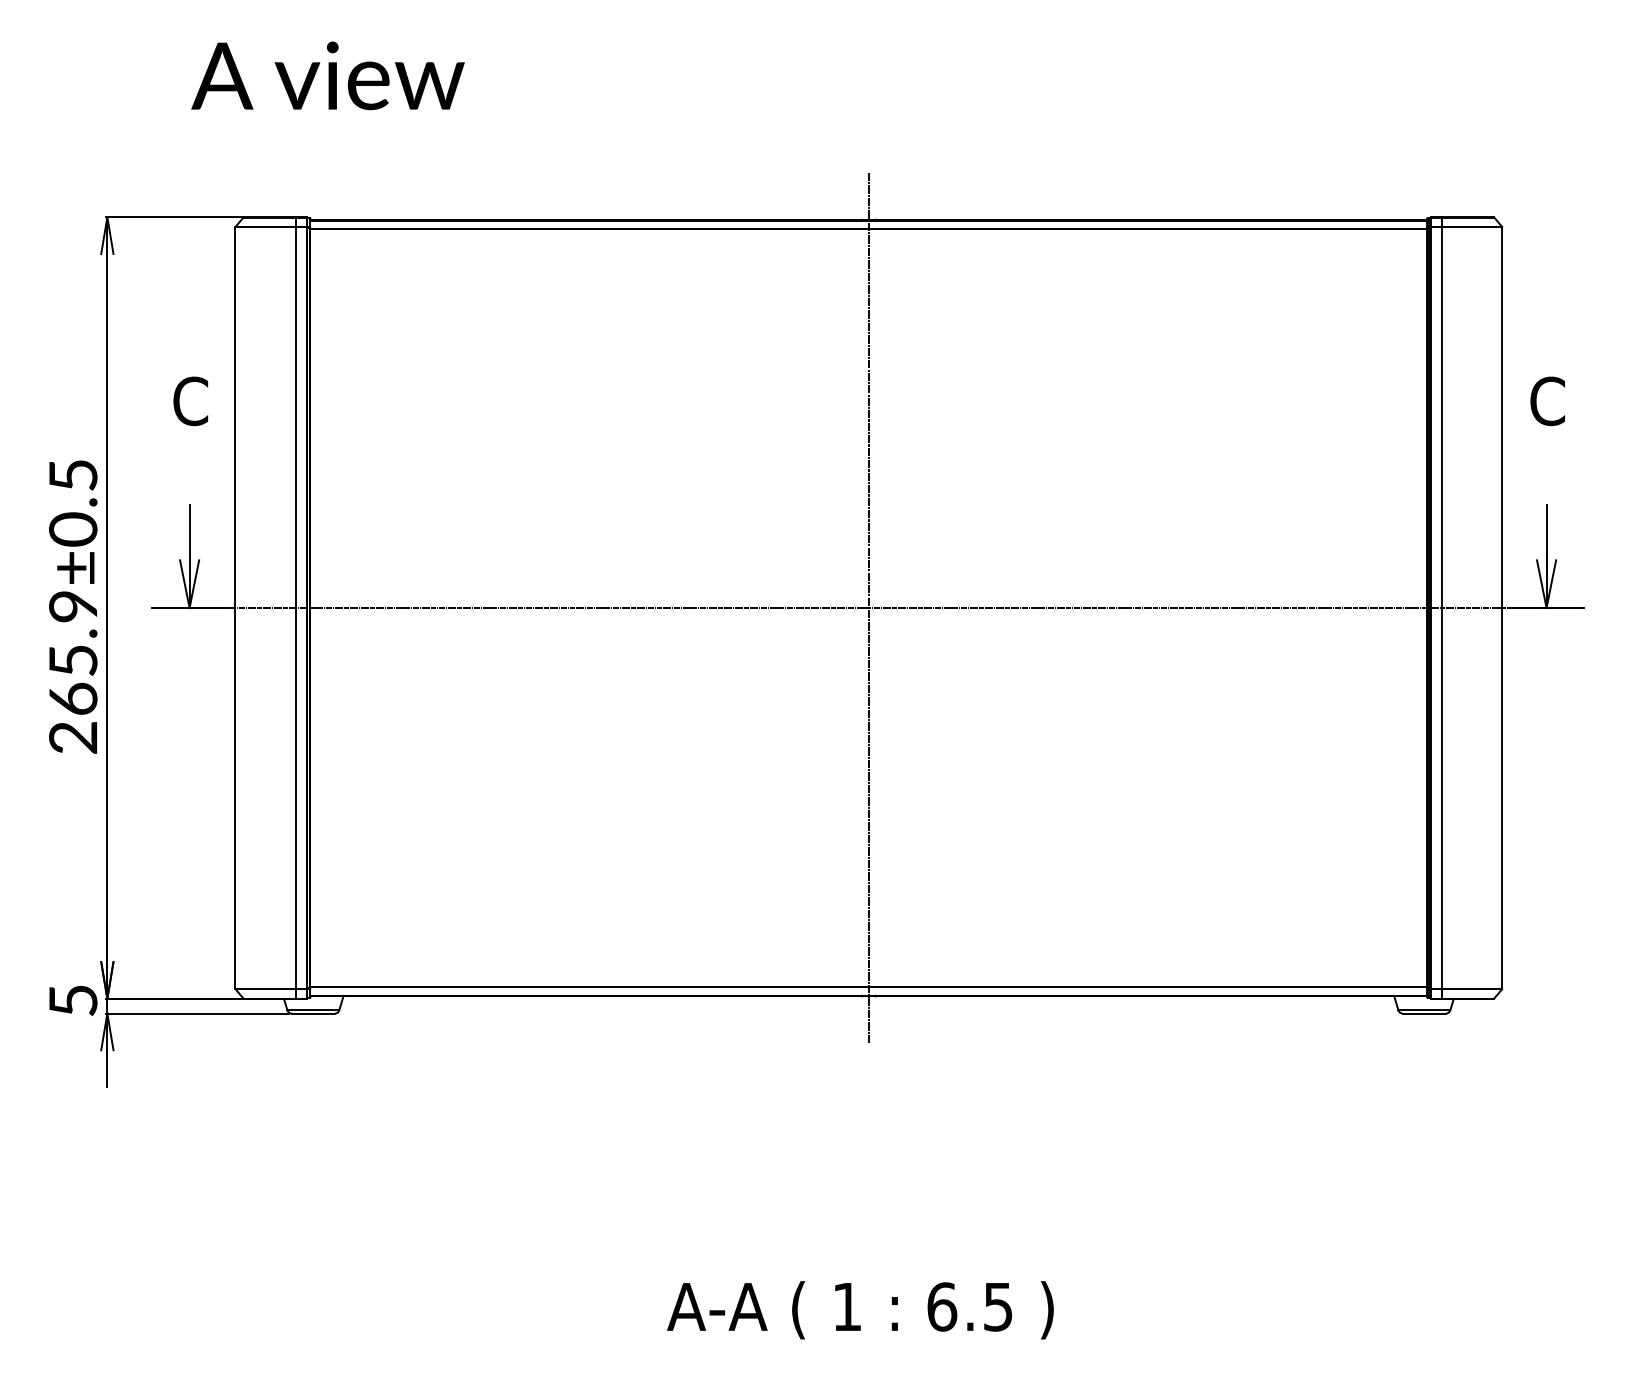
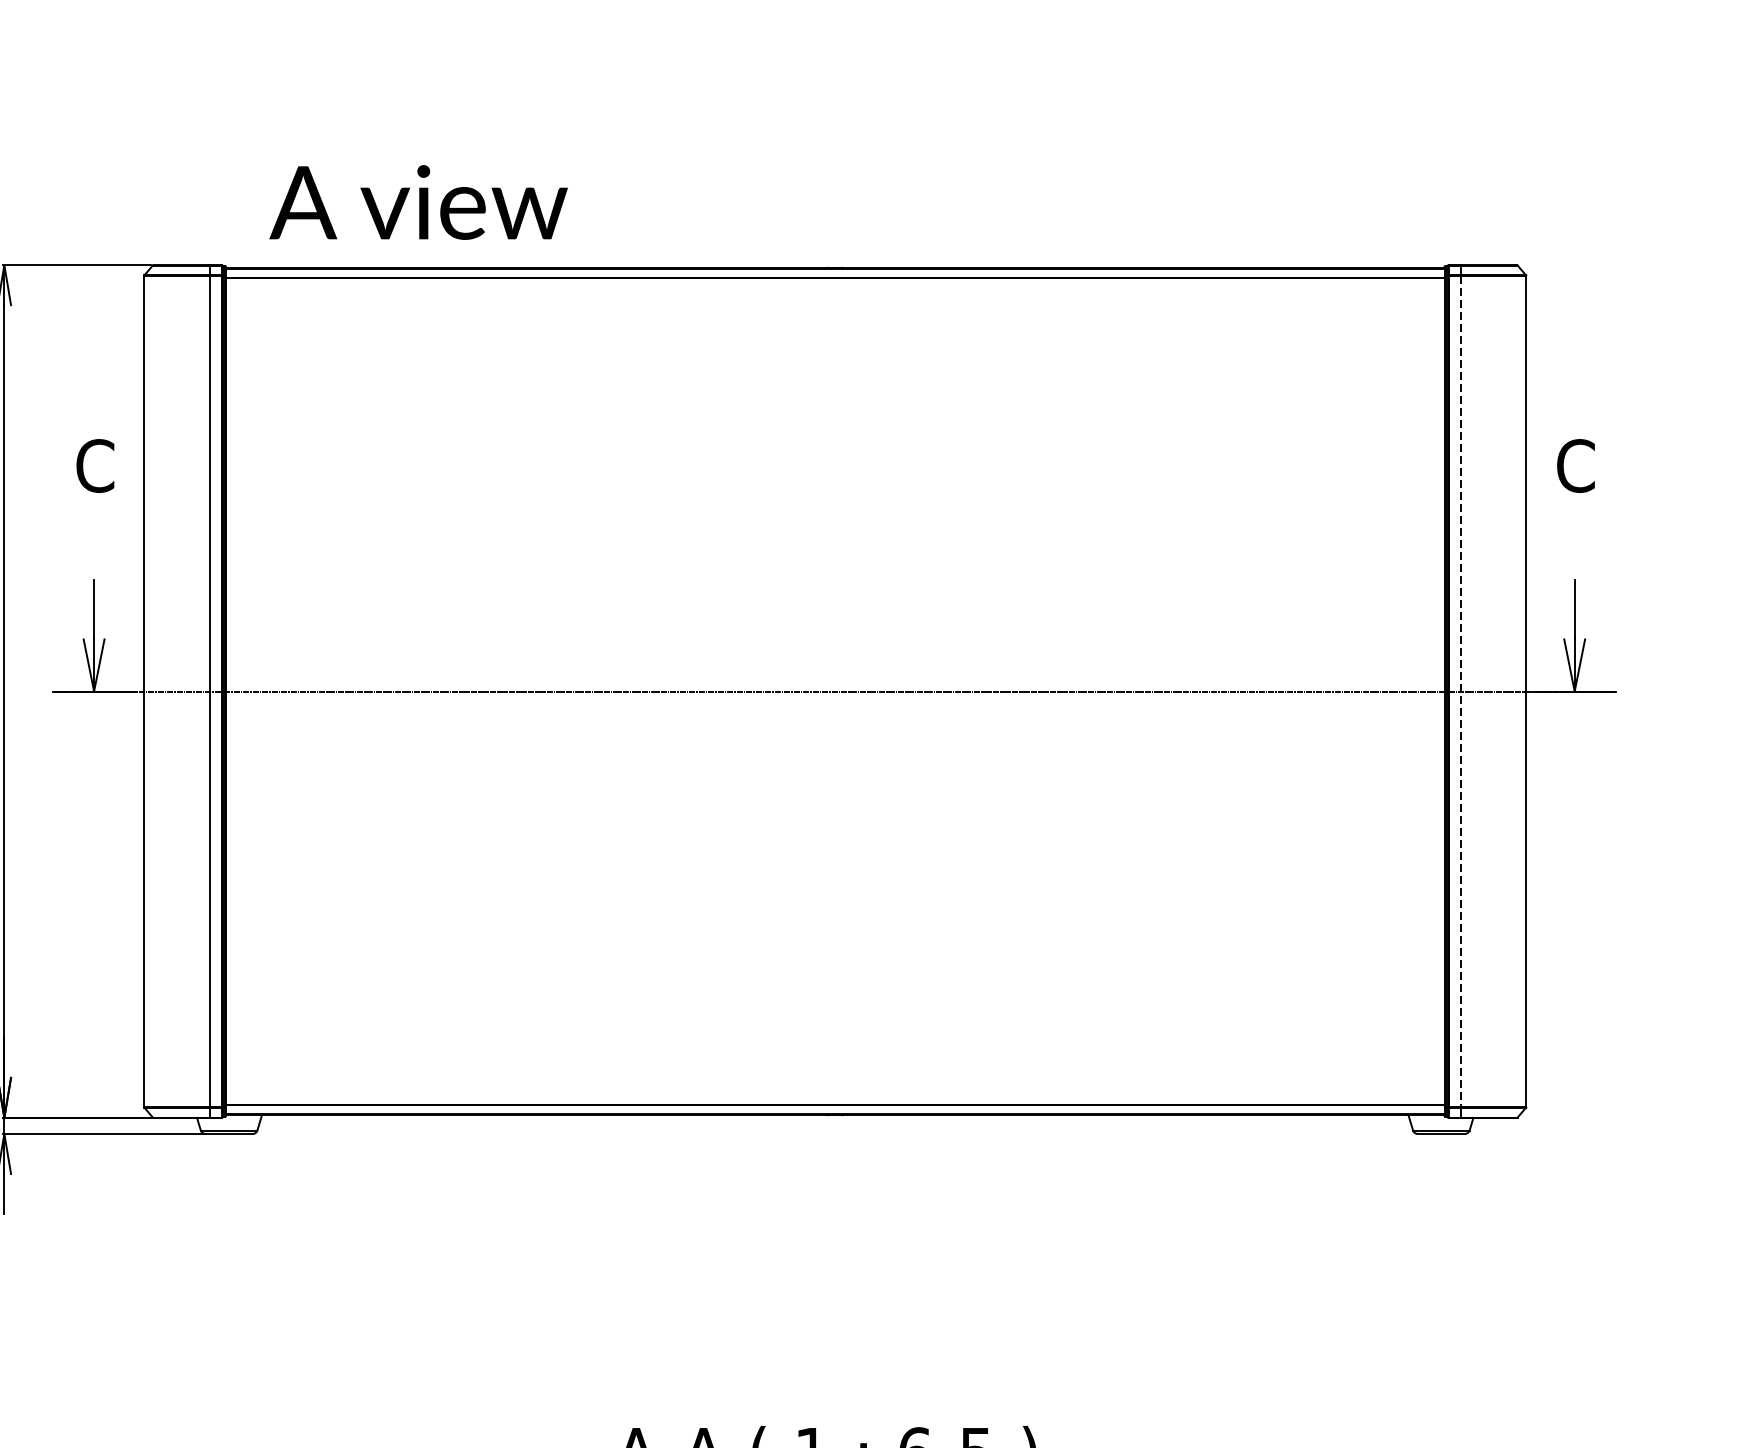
text: (327, 75) -> (418, 202), moved
line: (868, 607) -> (834, 690), removed
line: (1442, 608) -> (1461, 692), solid -> dashed

